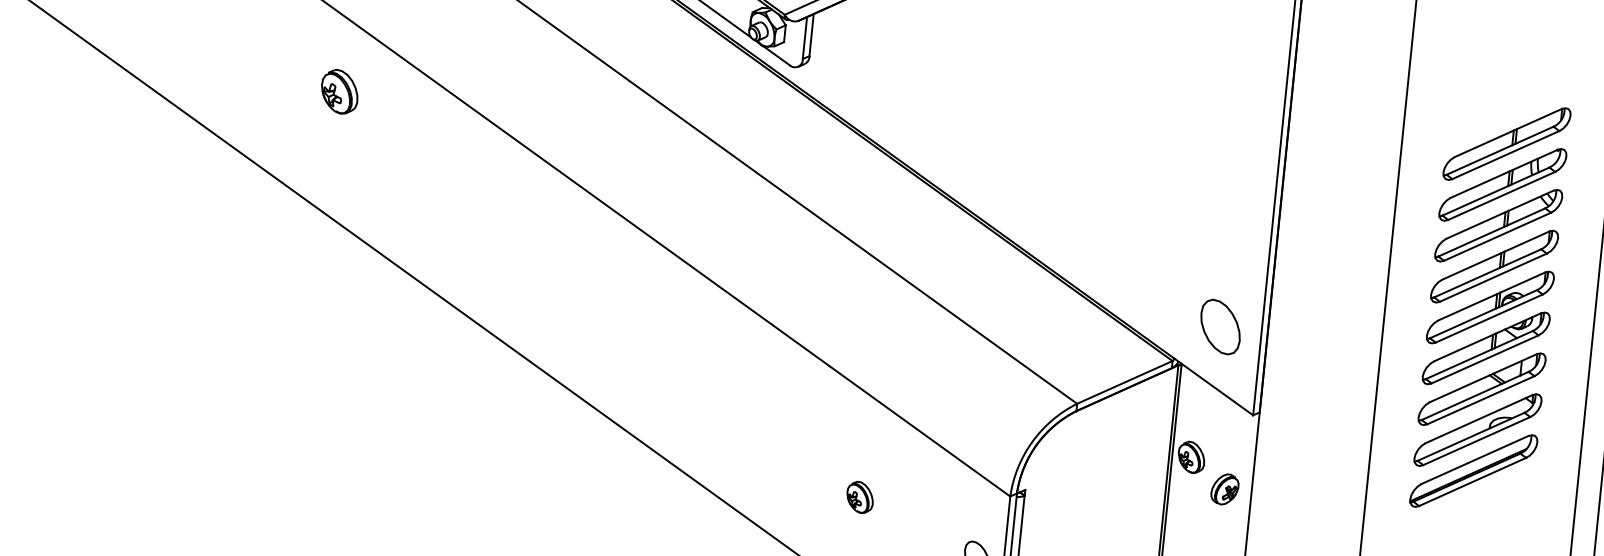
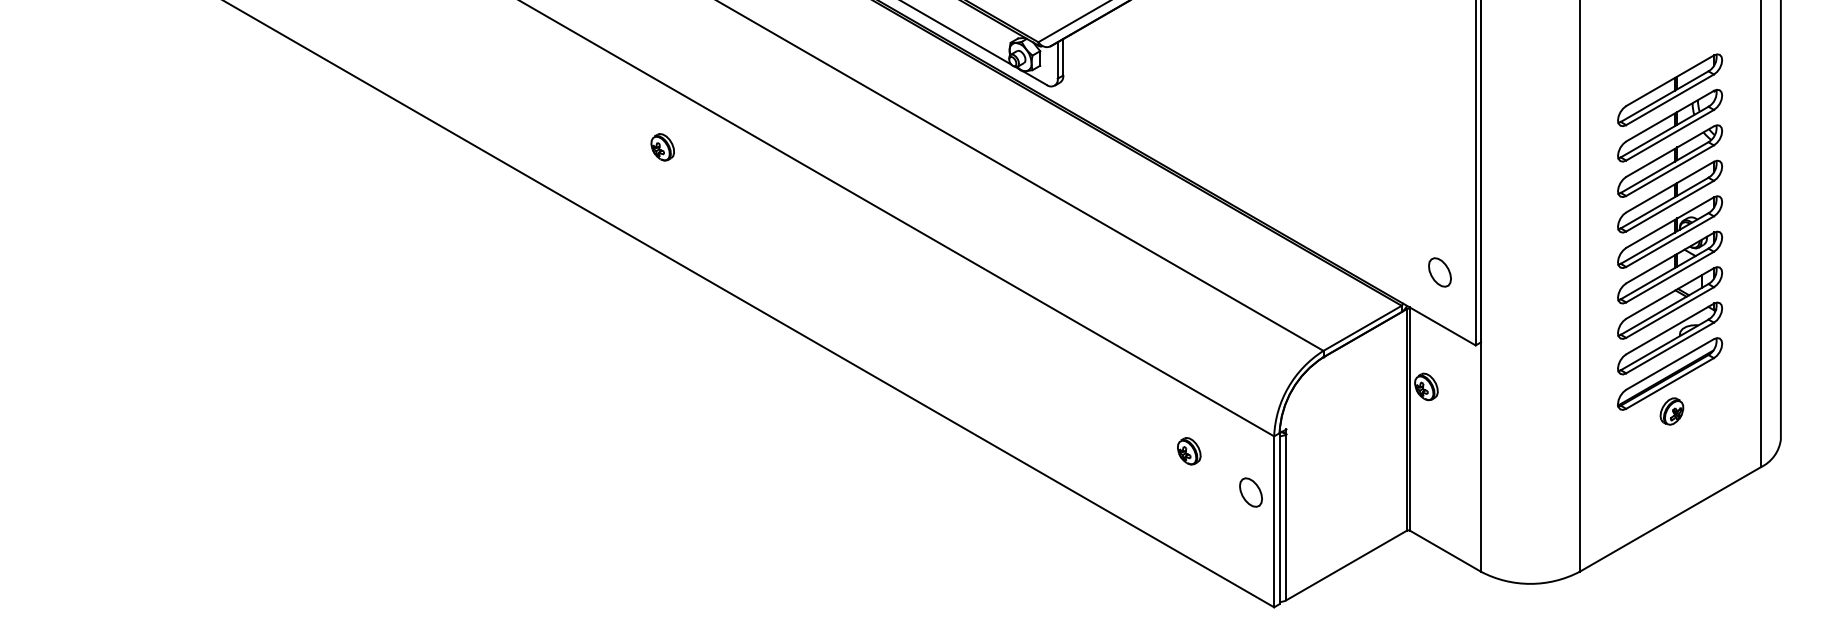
part: (339, 92) -> (662, 147), size x0.71
part: (1220, 327) -> (1439, 272), size x0.62
part: (1224, 489) -> (1671, 411), moved
part: (860, 497) -> (1189, 451), moved

